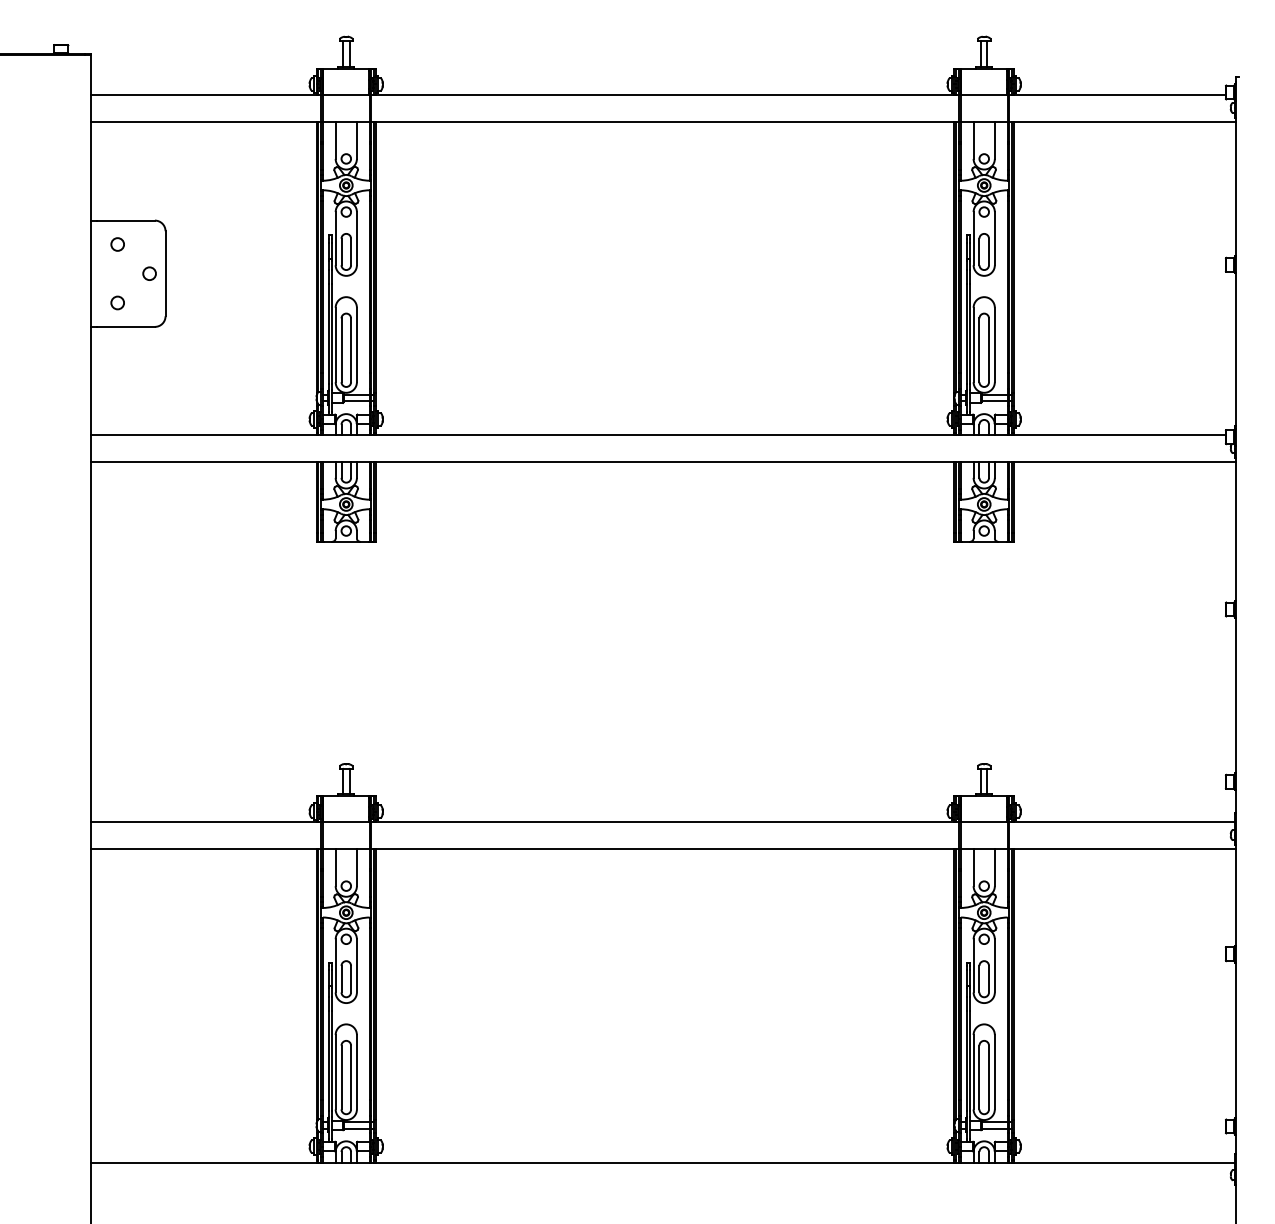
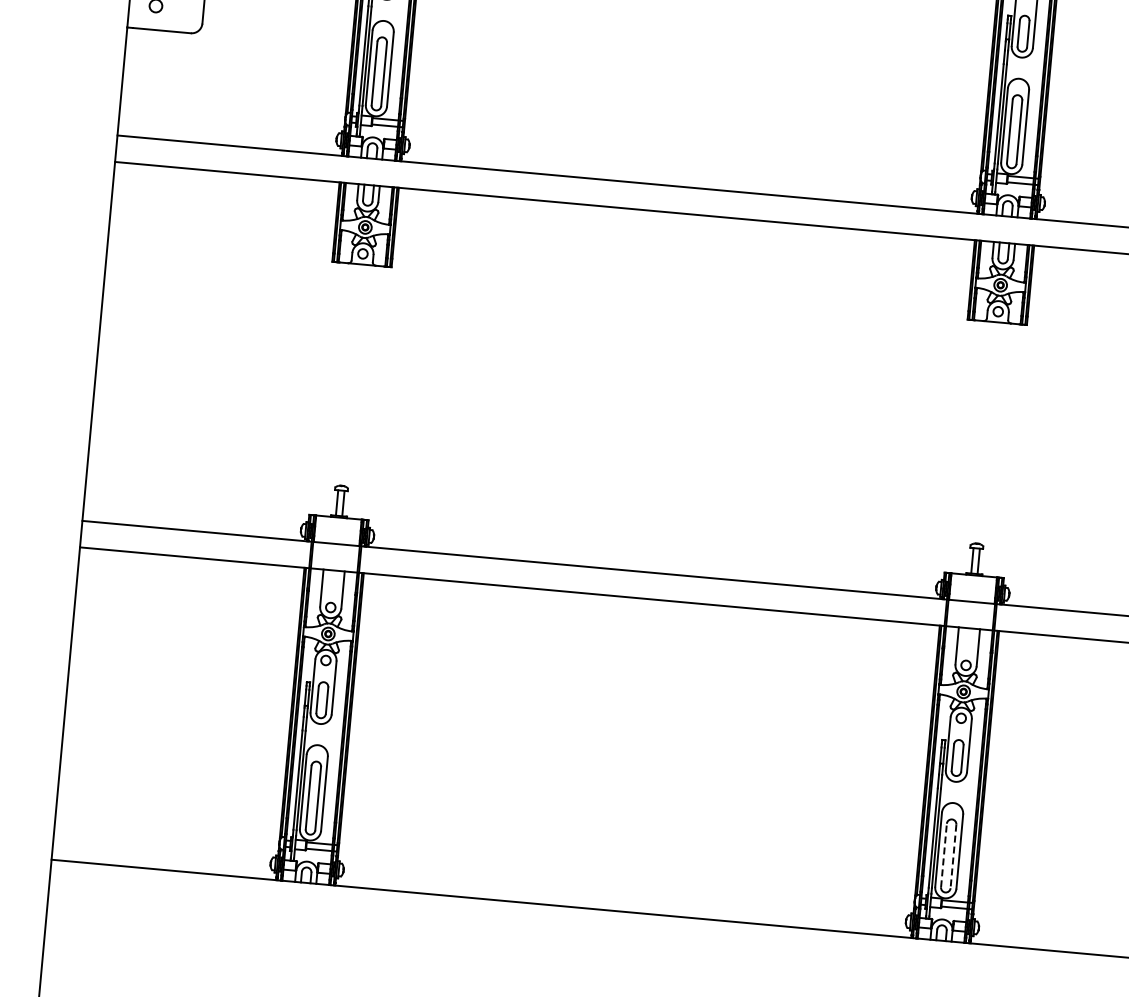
line: (979, 1077) -> (944, 855), solid -> dashed
line: (989, 1077) -> (953, 856), solid -> dashed

